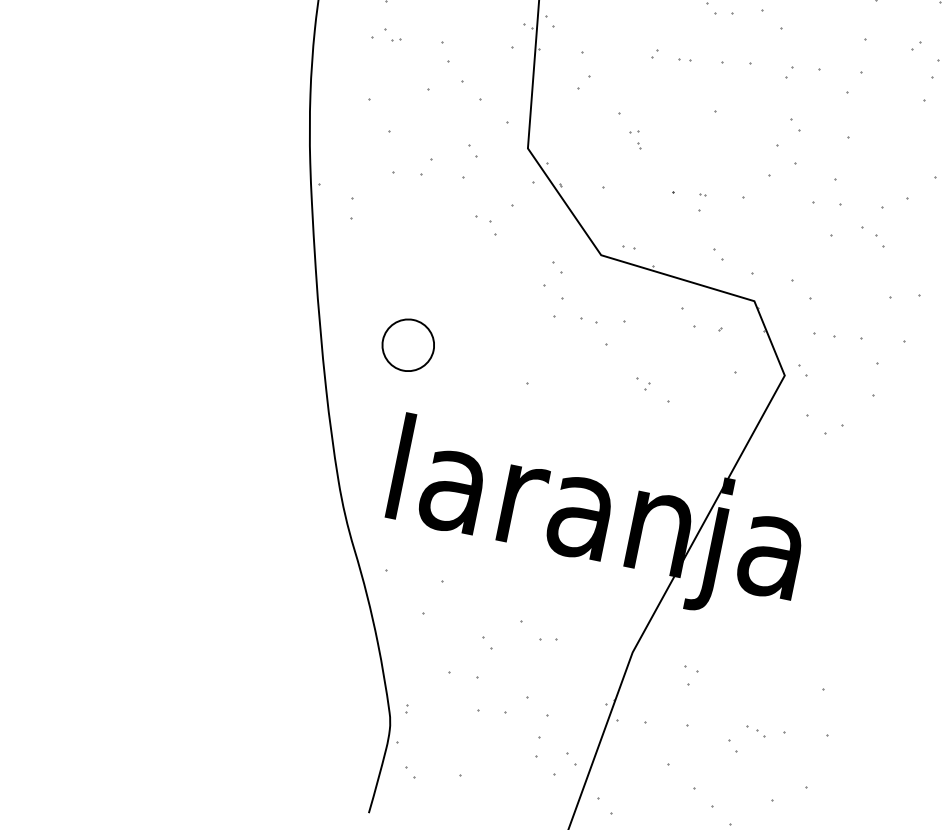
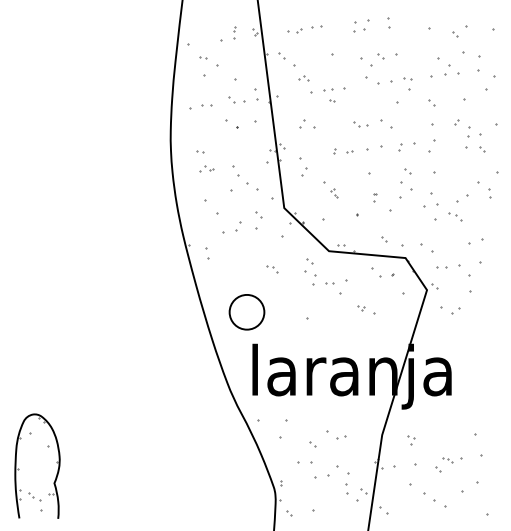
part: (702, 202) -> (375, 197), moved
part: (486, 226) -> (272, 269), moved
part: (407, 343) -> (246, 311), size x1.4

